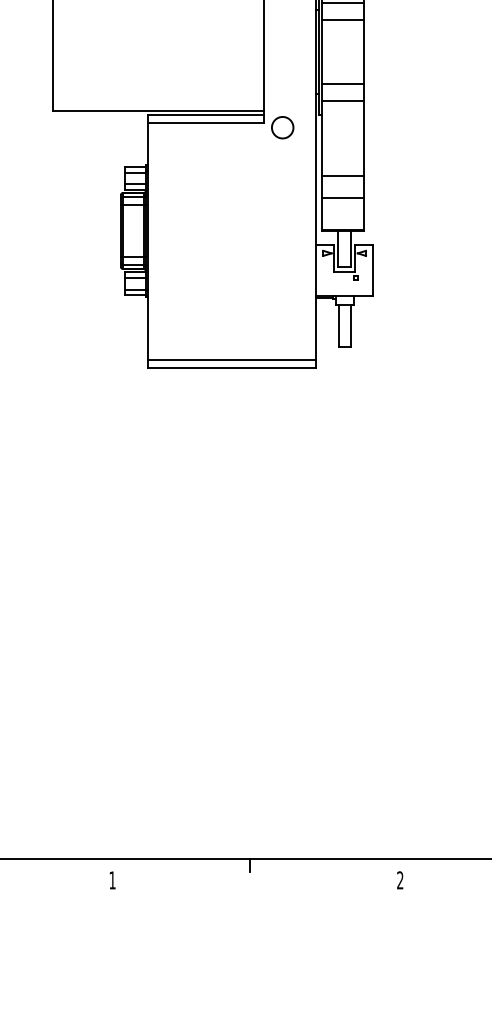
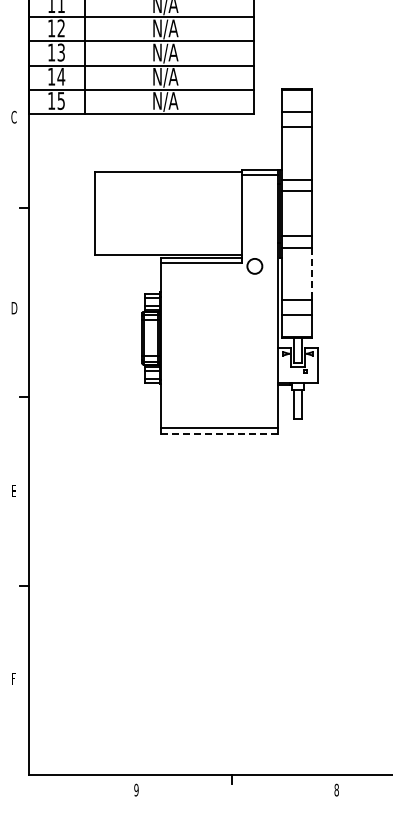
line: (364, 139) -> (311, 274), solid -> dashed
line: (231, 367) -> (219, 433), solid -> dashed
text: (112, 879) -> (136, 789), 1 -> 9
text: (400, 880) -> (336, 790), 2 -> 8

